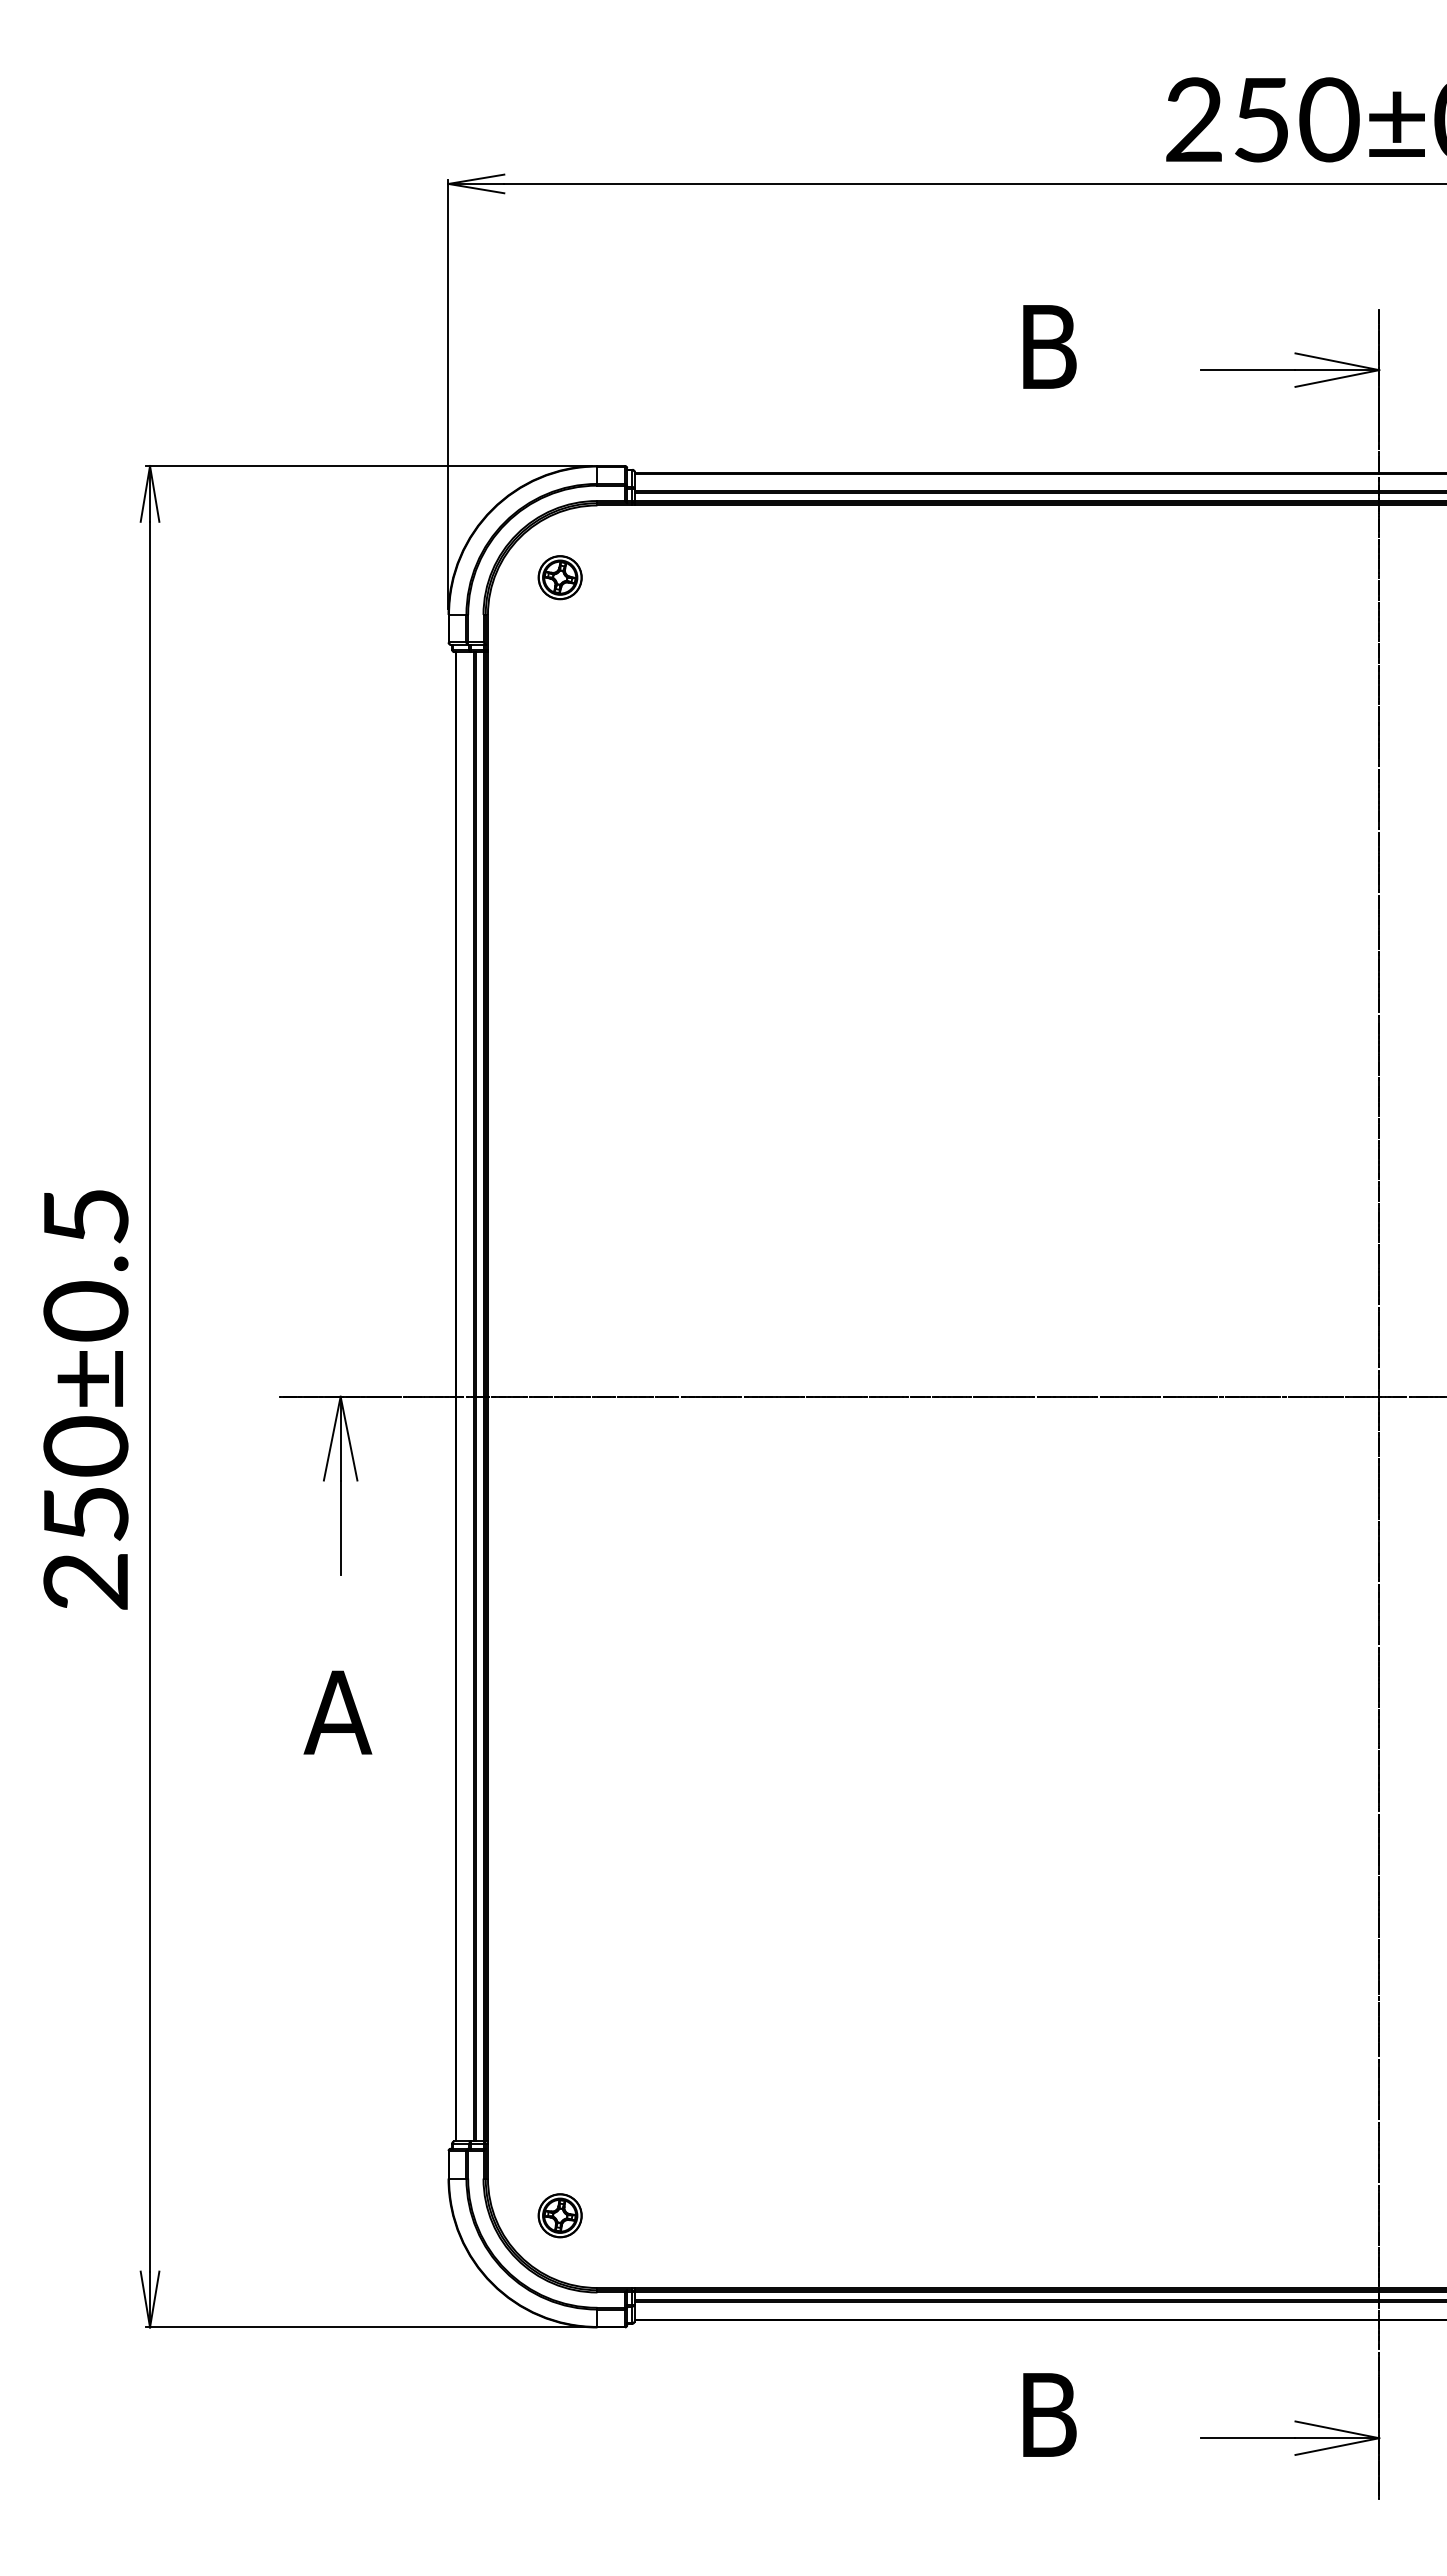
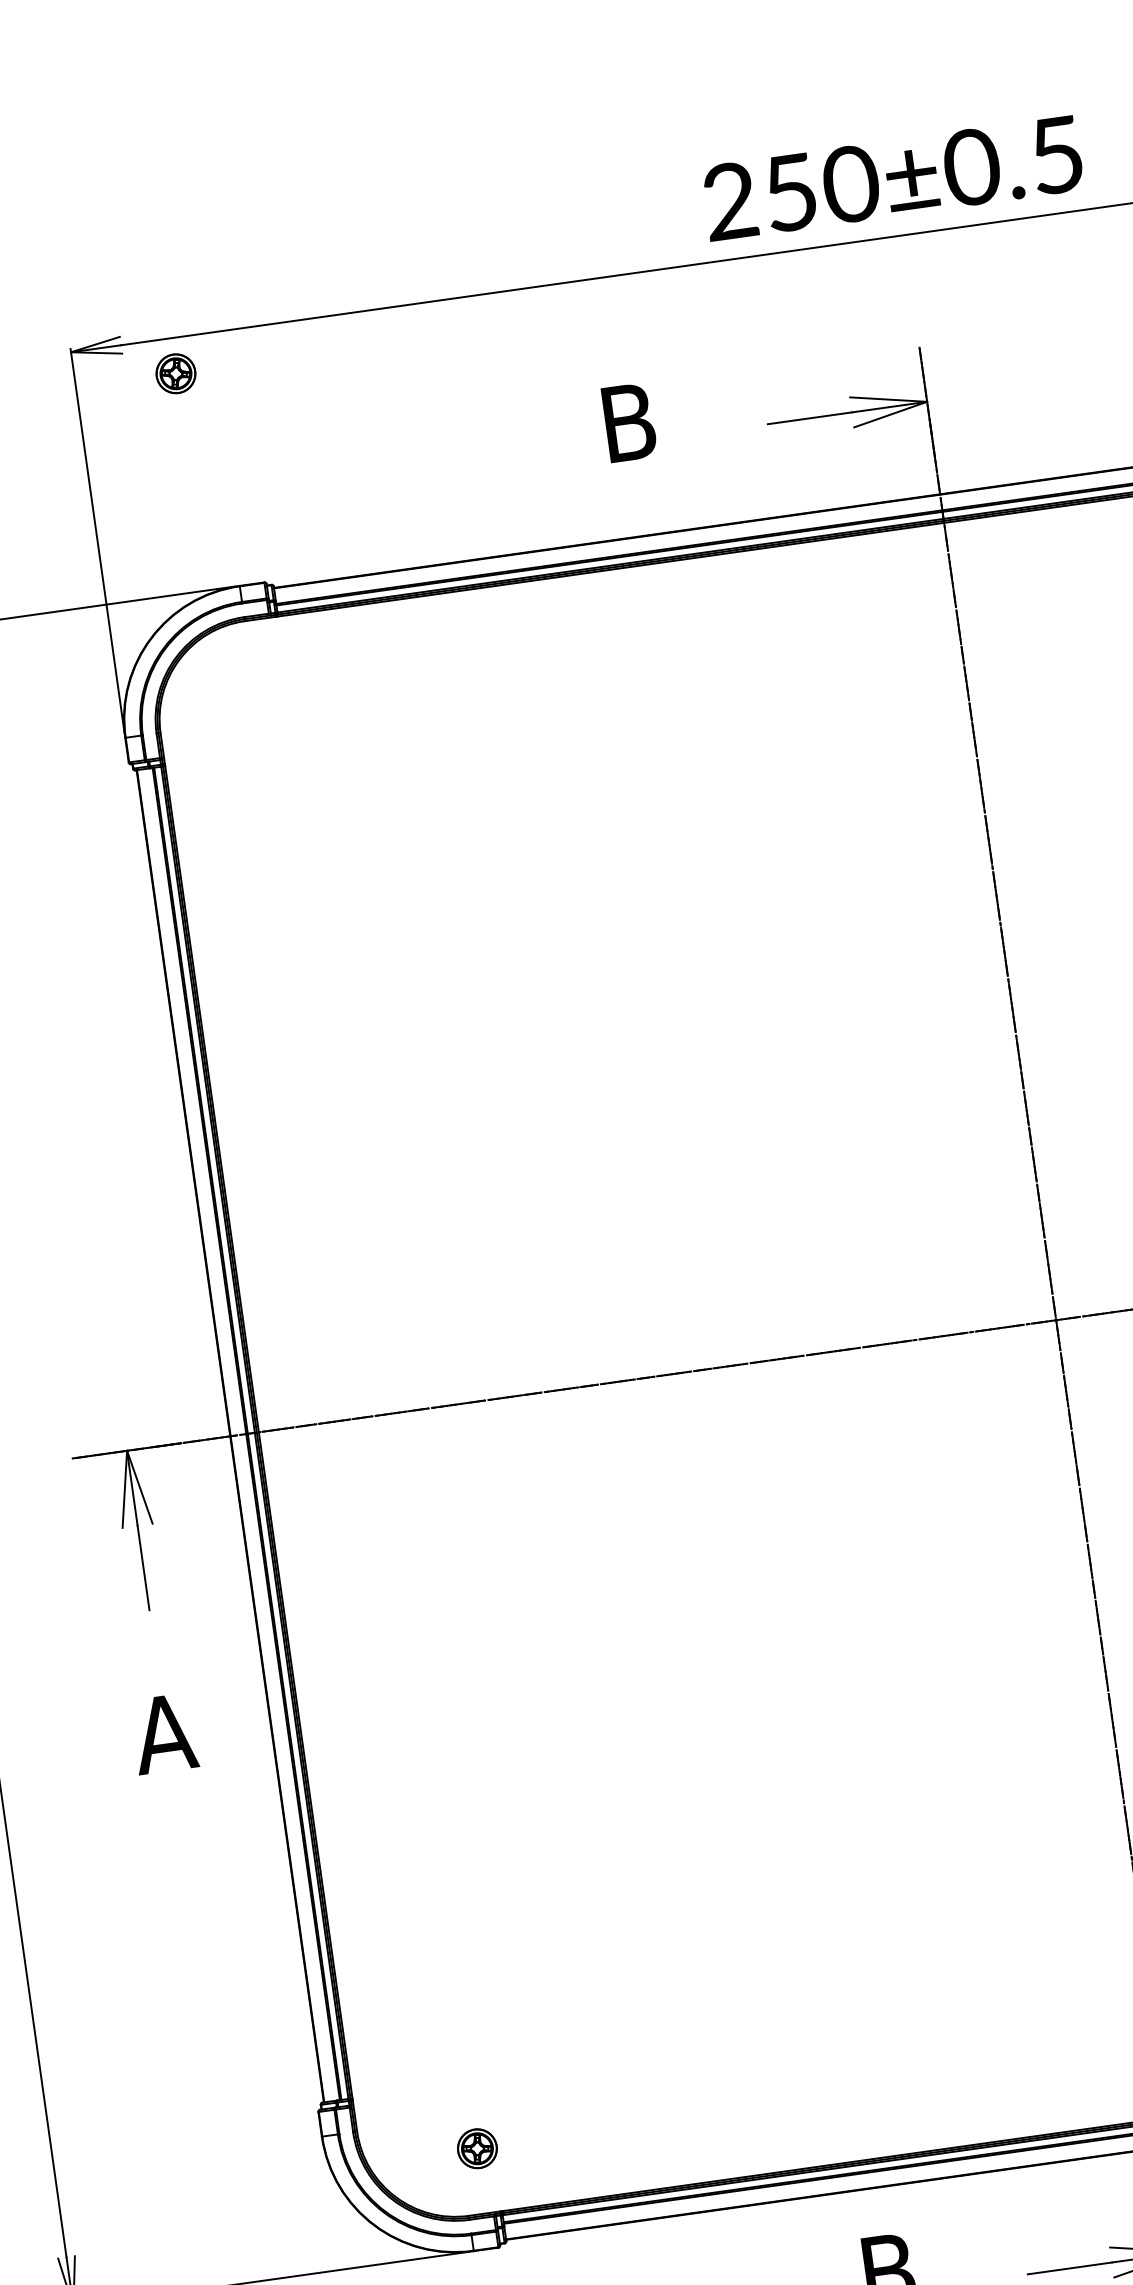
part: (559, 577) -> (175, 373), moved
part: (559, 2215) -> (476, 2148), moved

